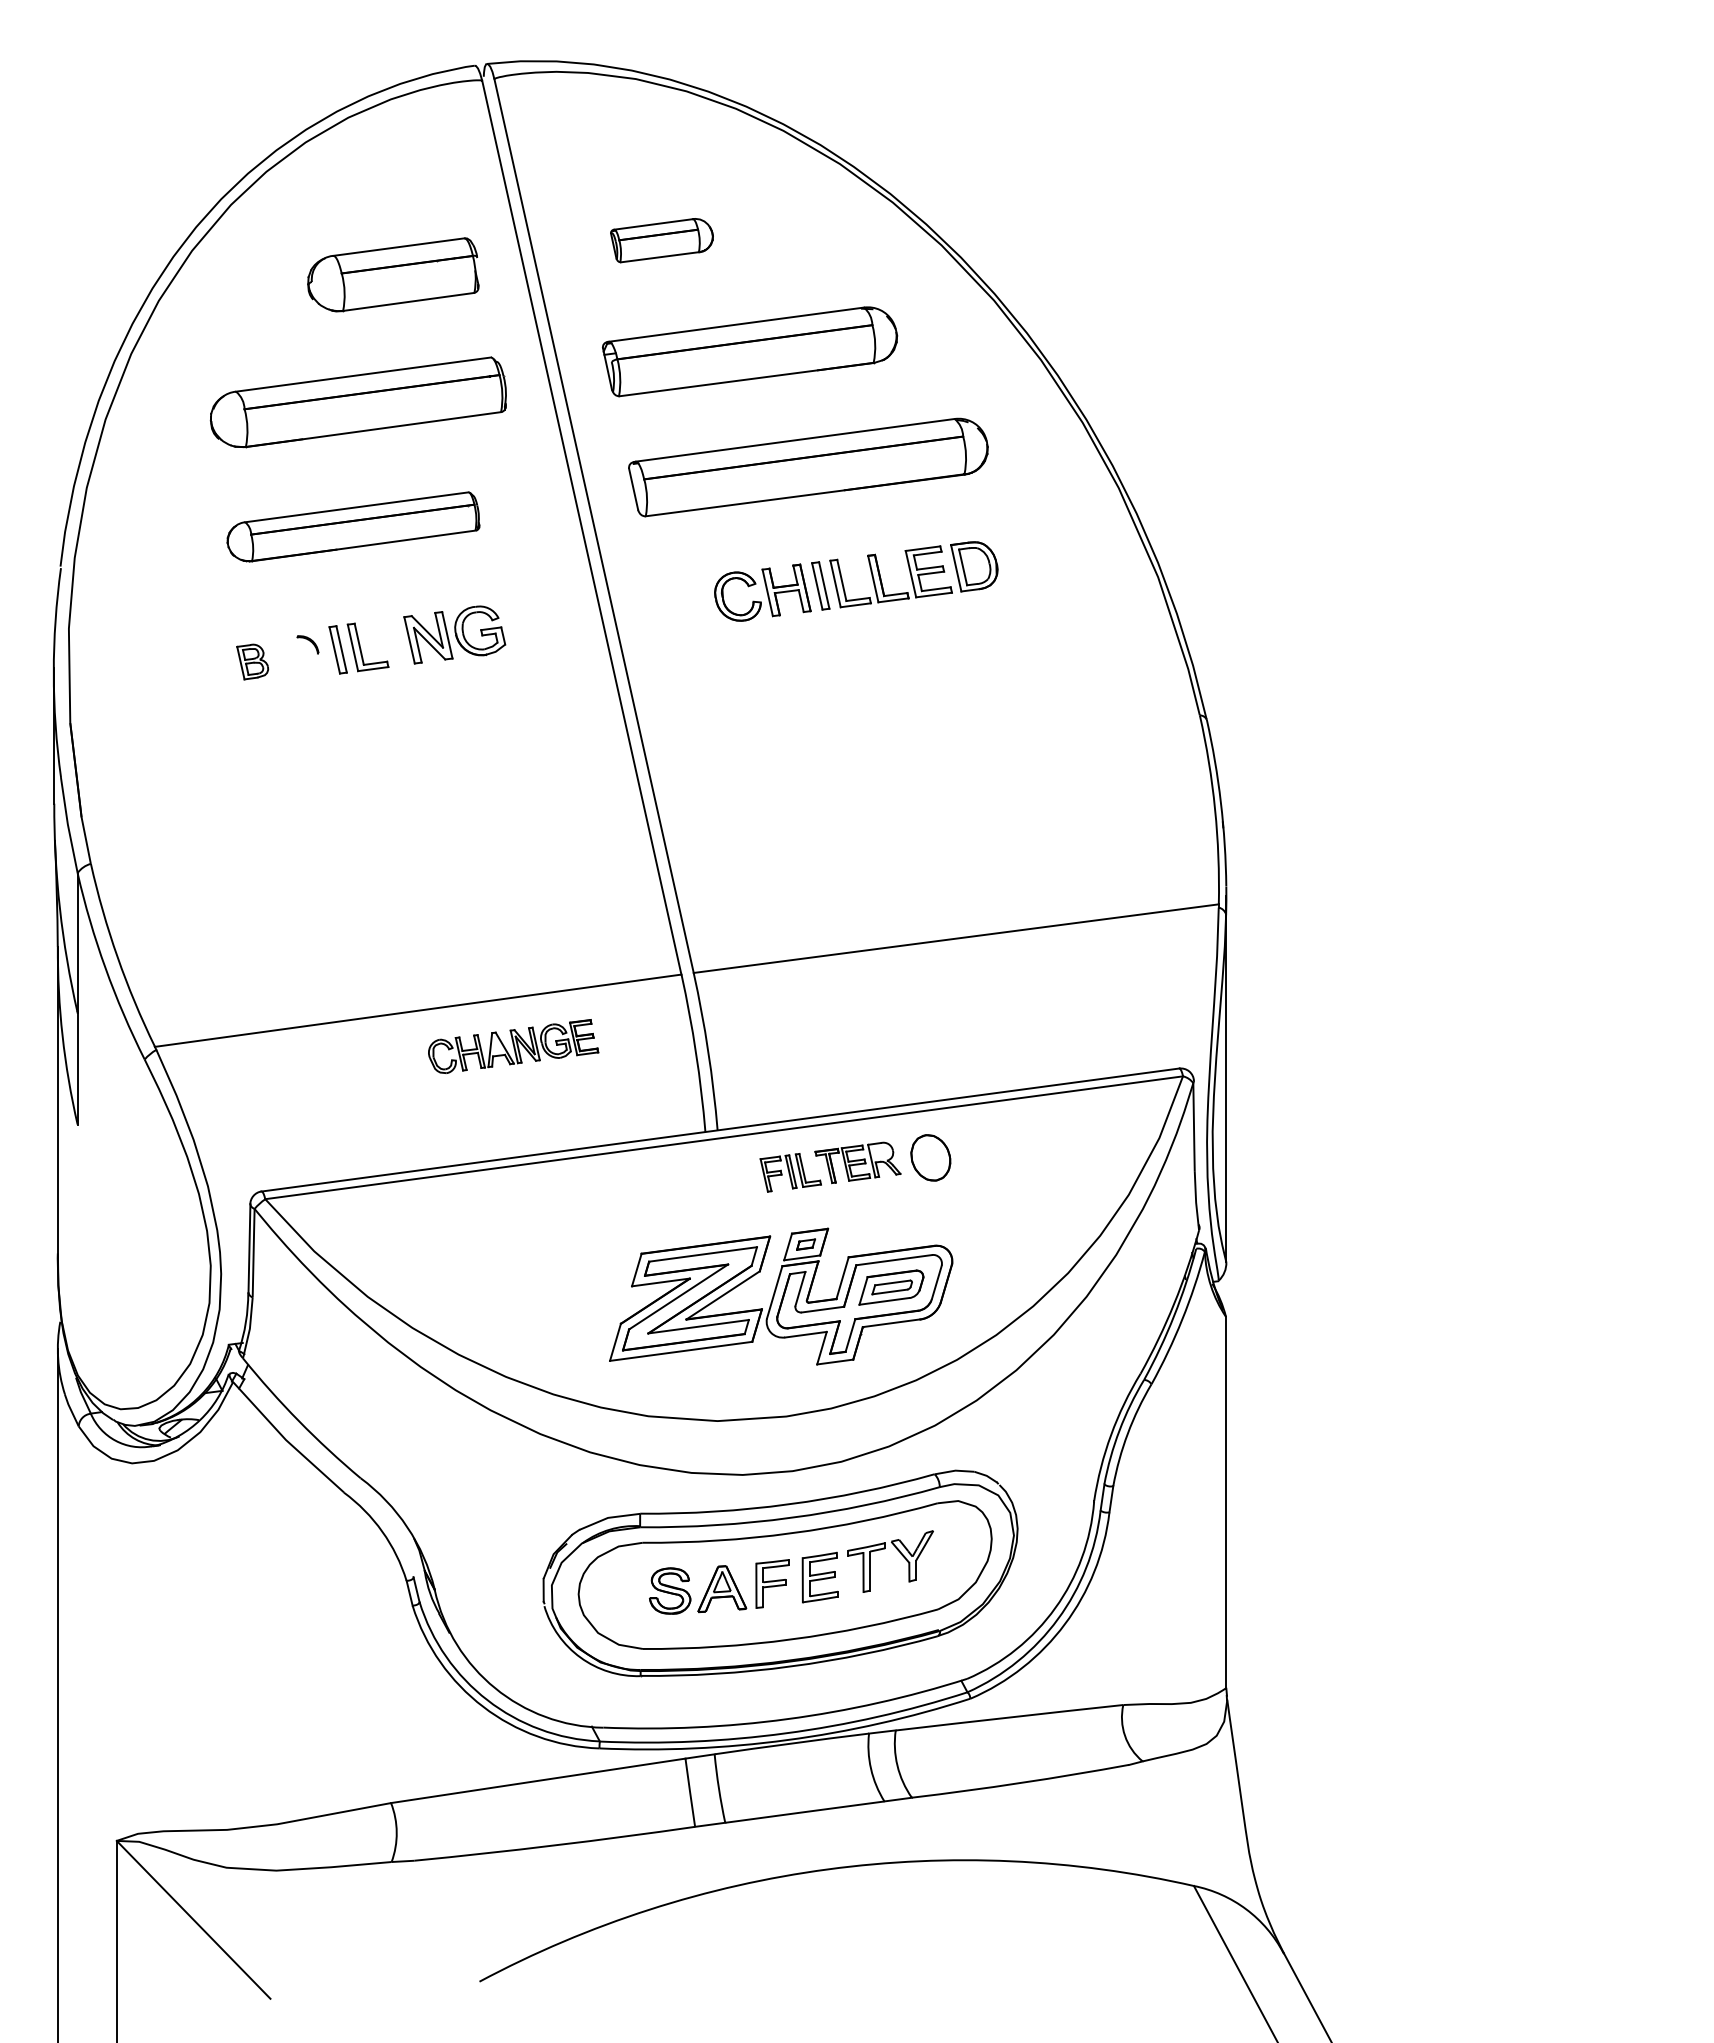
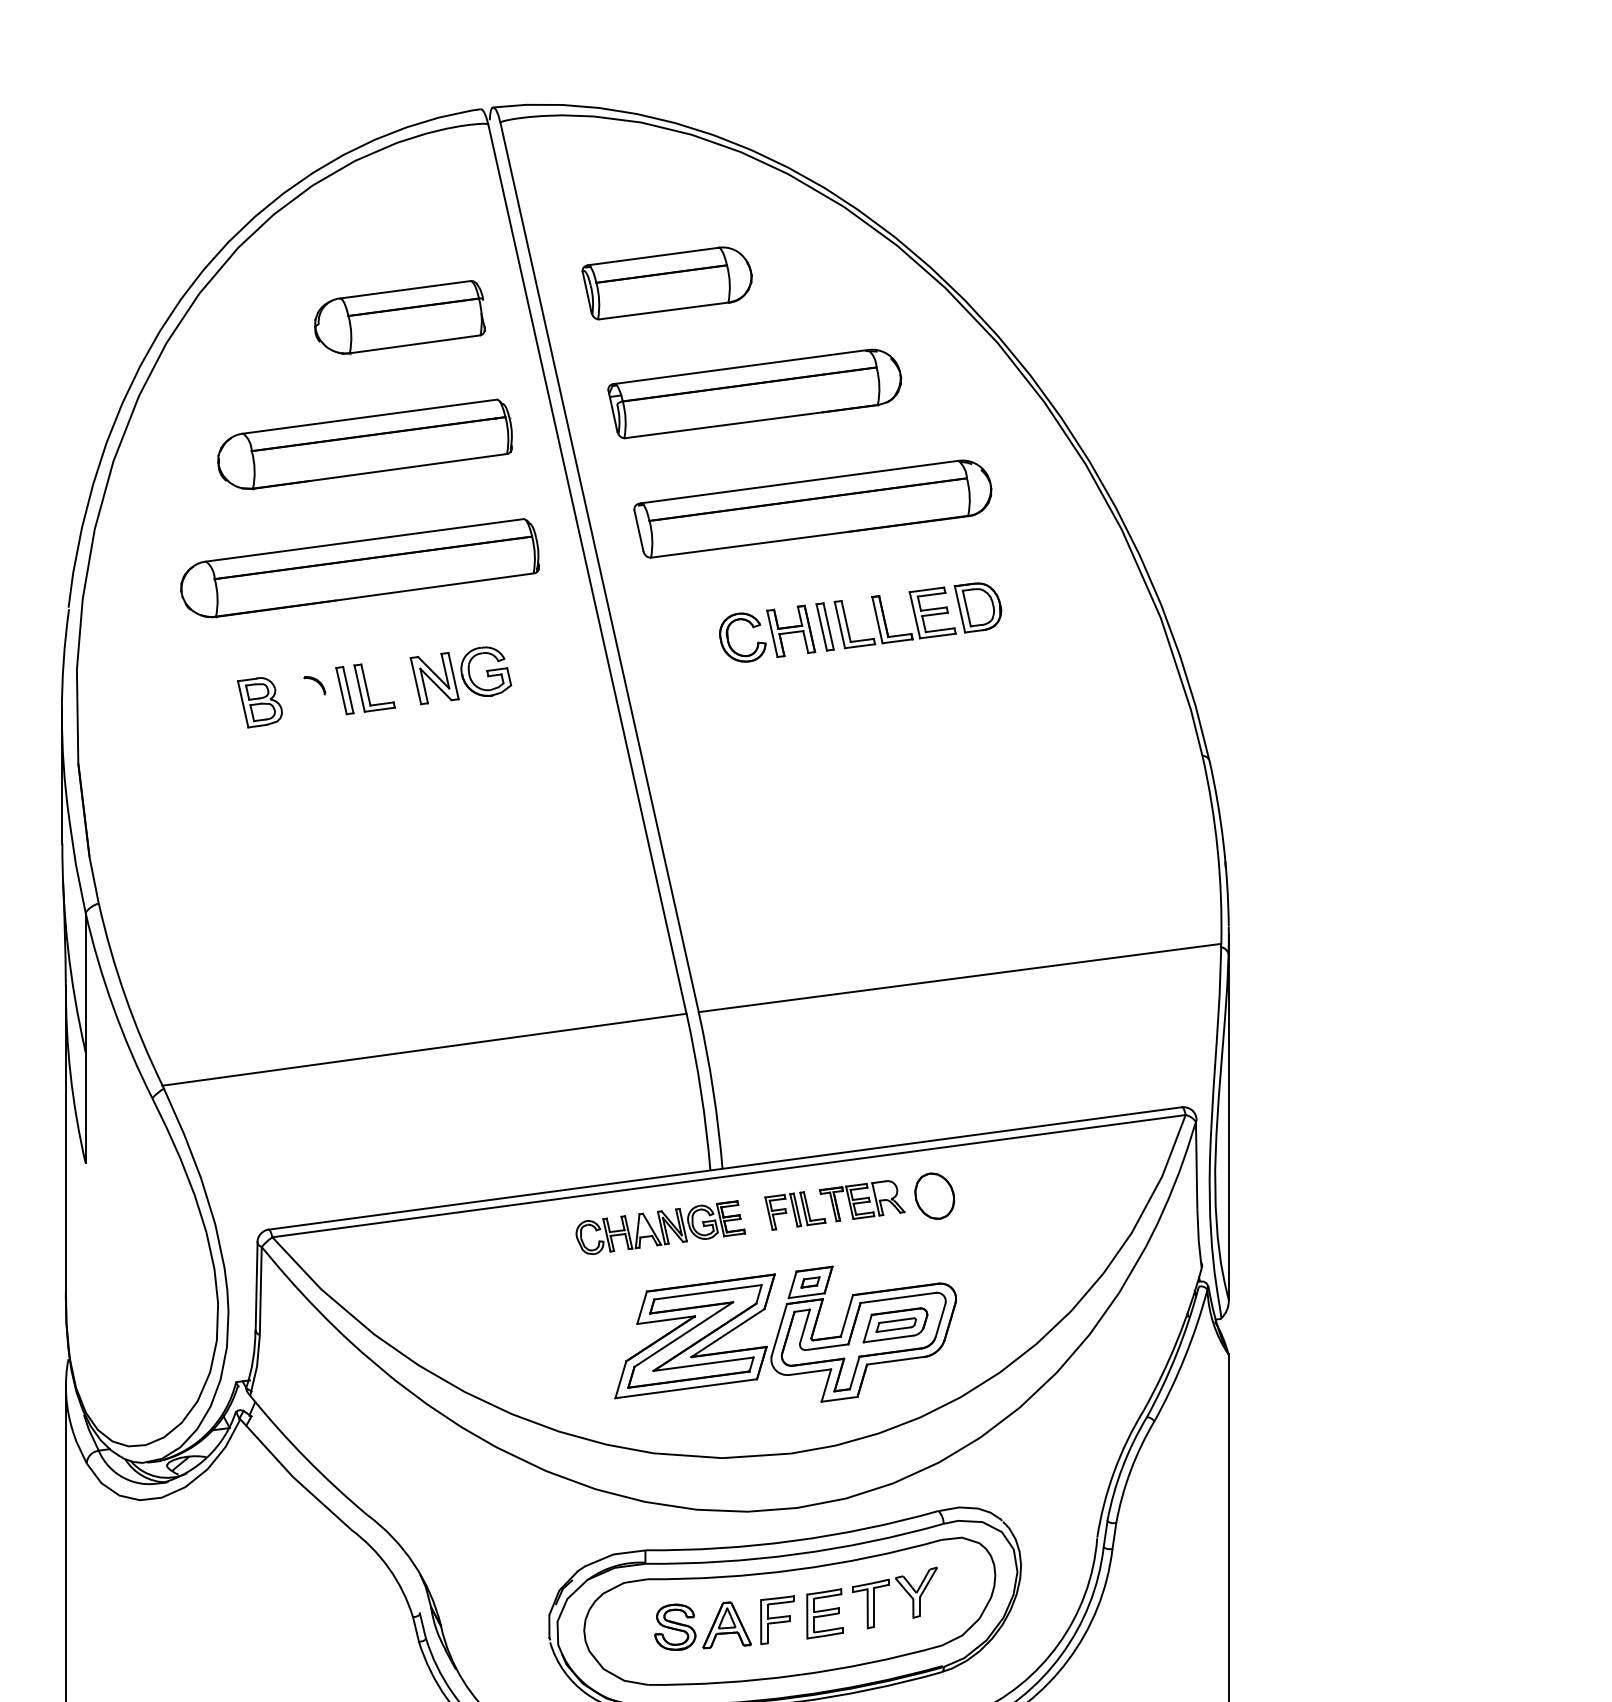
part: (661, 240) -> (666, 283), size x1.67
part: (353, 526) -> (360, 567), size x1.43
part: (252, 661) -> (259, 702), size x1.43
part: (513, 1046) -> (660, 1227), moved

